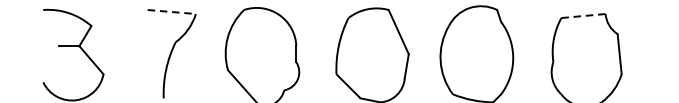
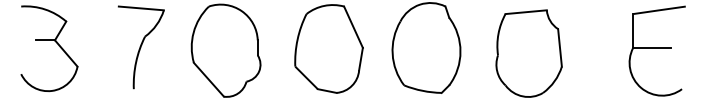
line: (171, 12) -> (141, 8), dashed -> solid
line: (583, 16) -> (526, 12), dashed -> solid

